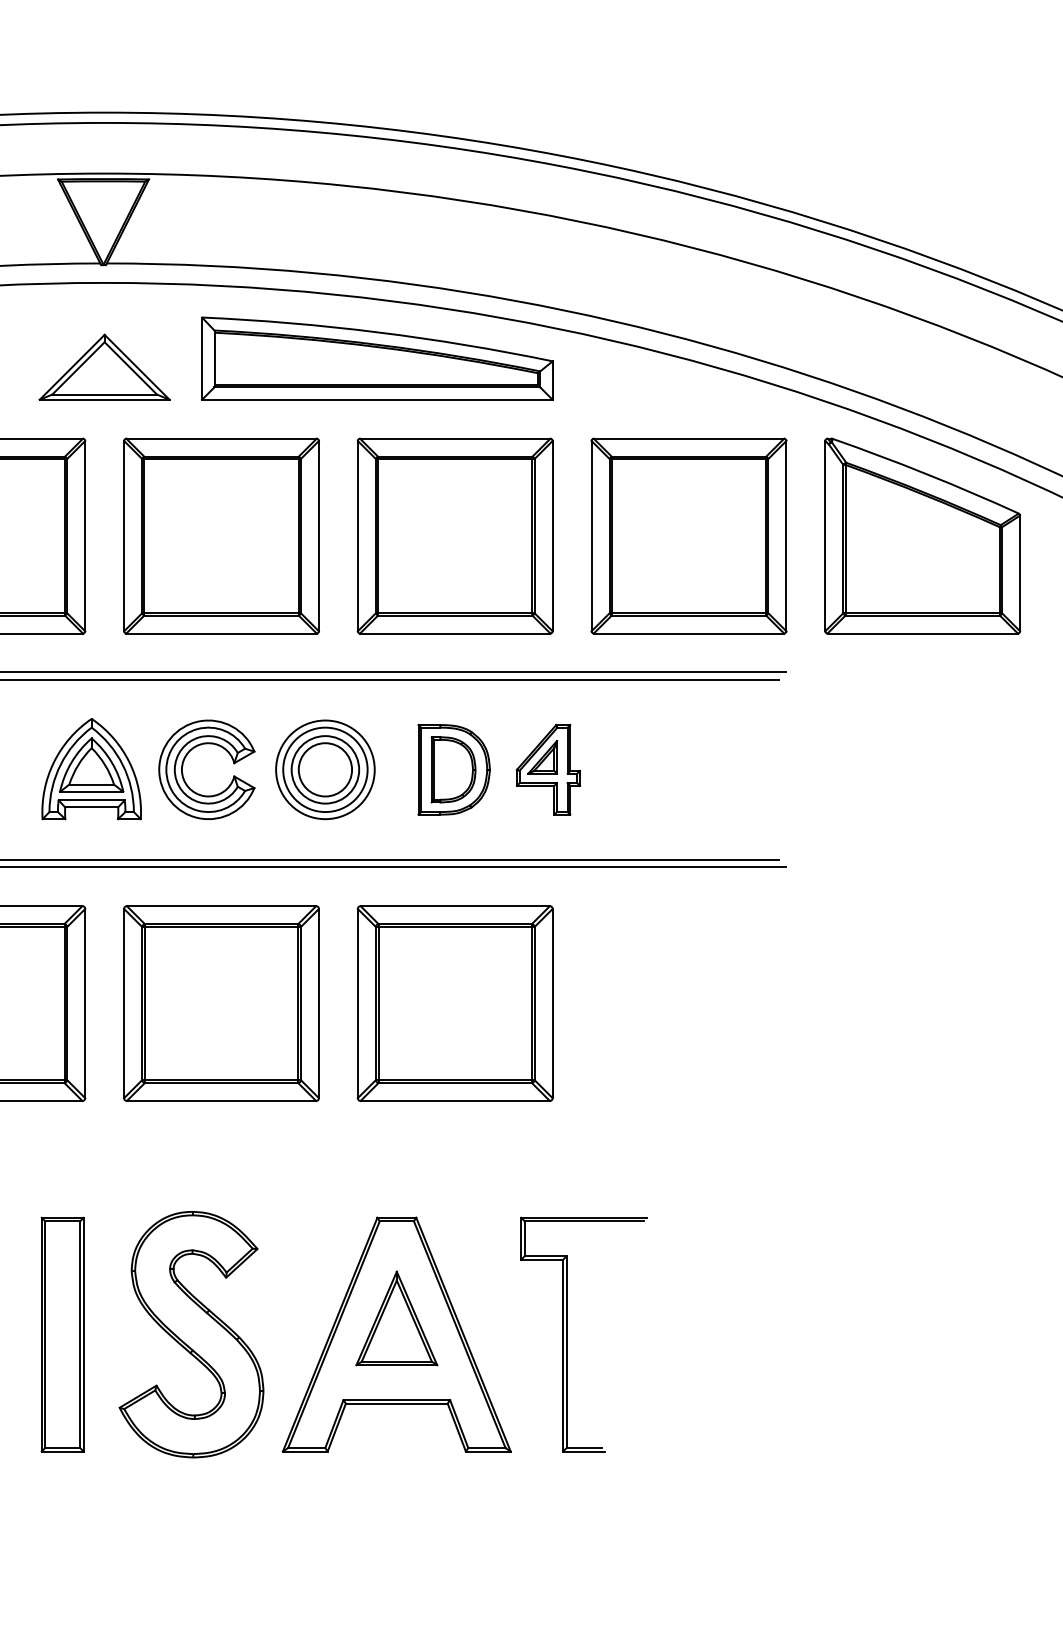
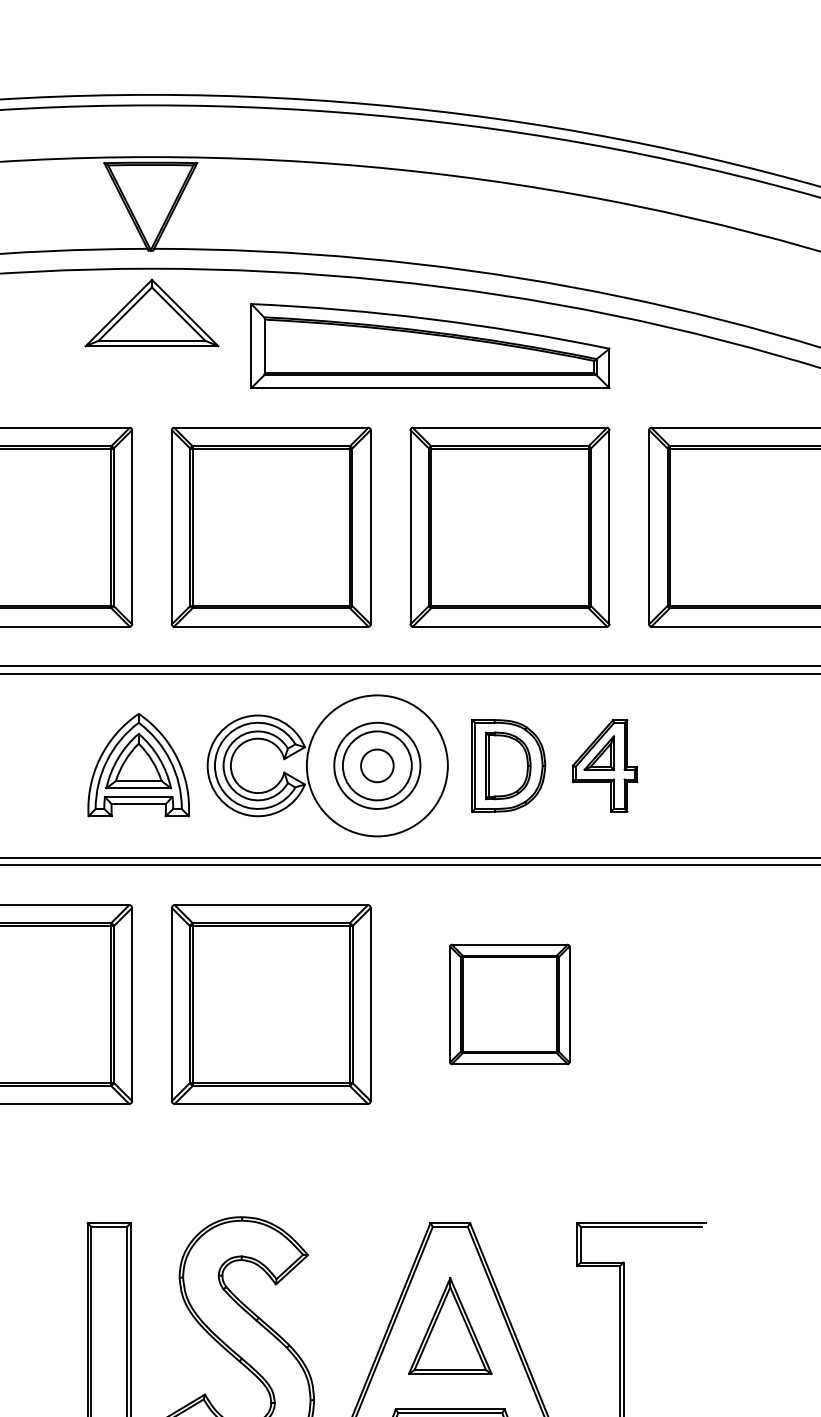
part: (104, 366) -> (151, 312), moved
circle: (325, 769) -> (377, 765), size x0.6
circle: (325, 769) -> (377, 765), size x1.4
part: (454, 1003) -> (509, 1004), size x0.6

